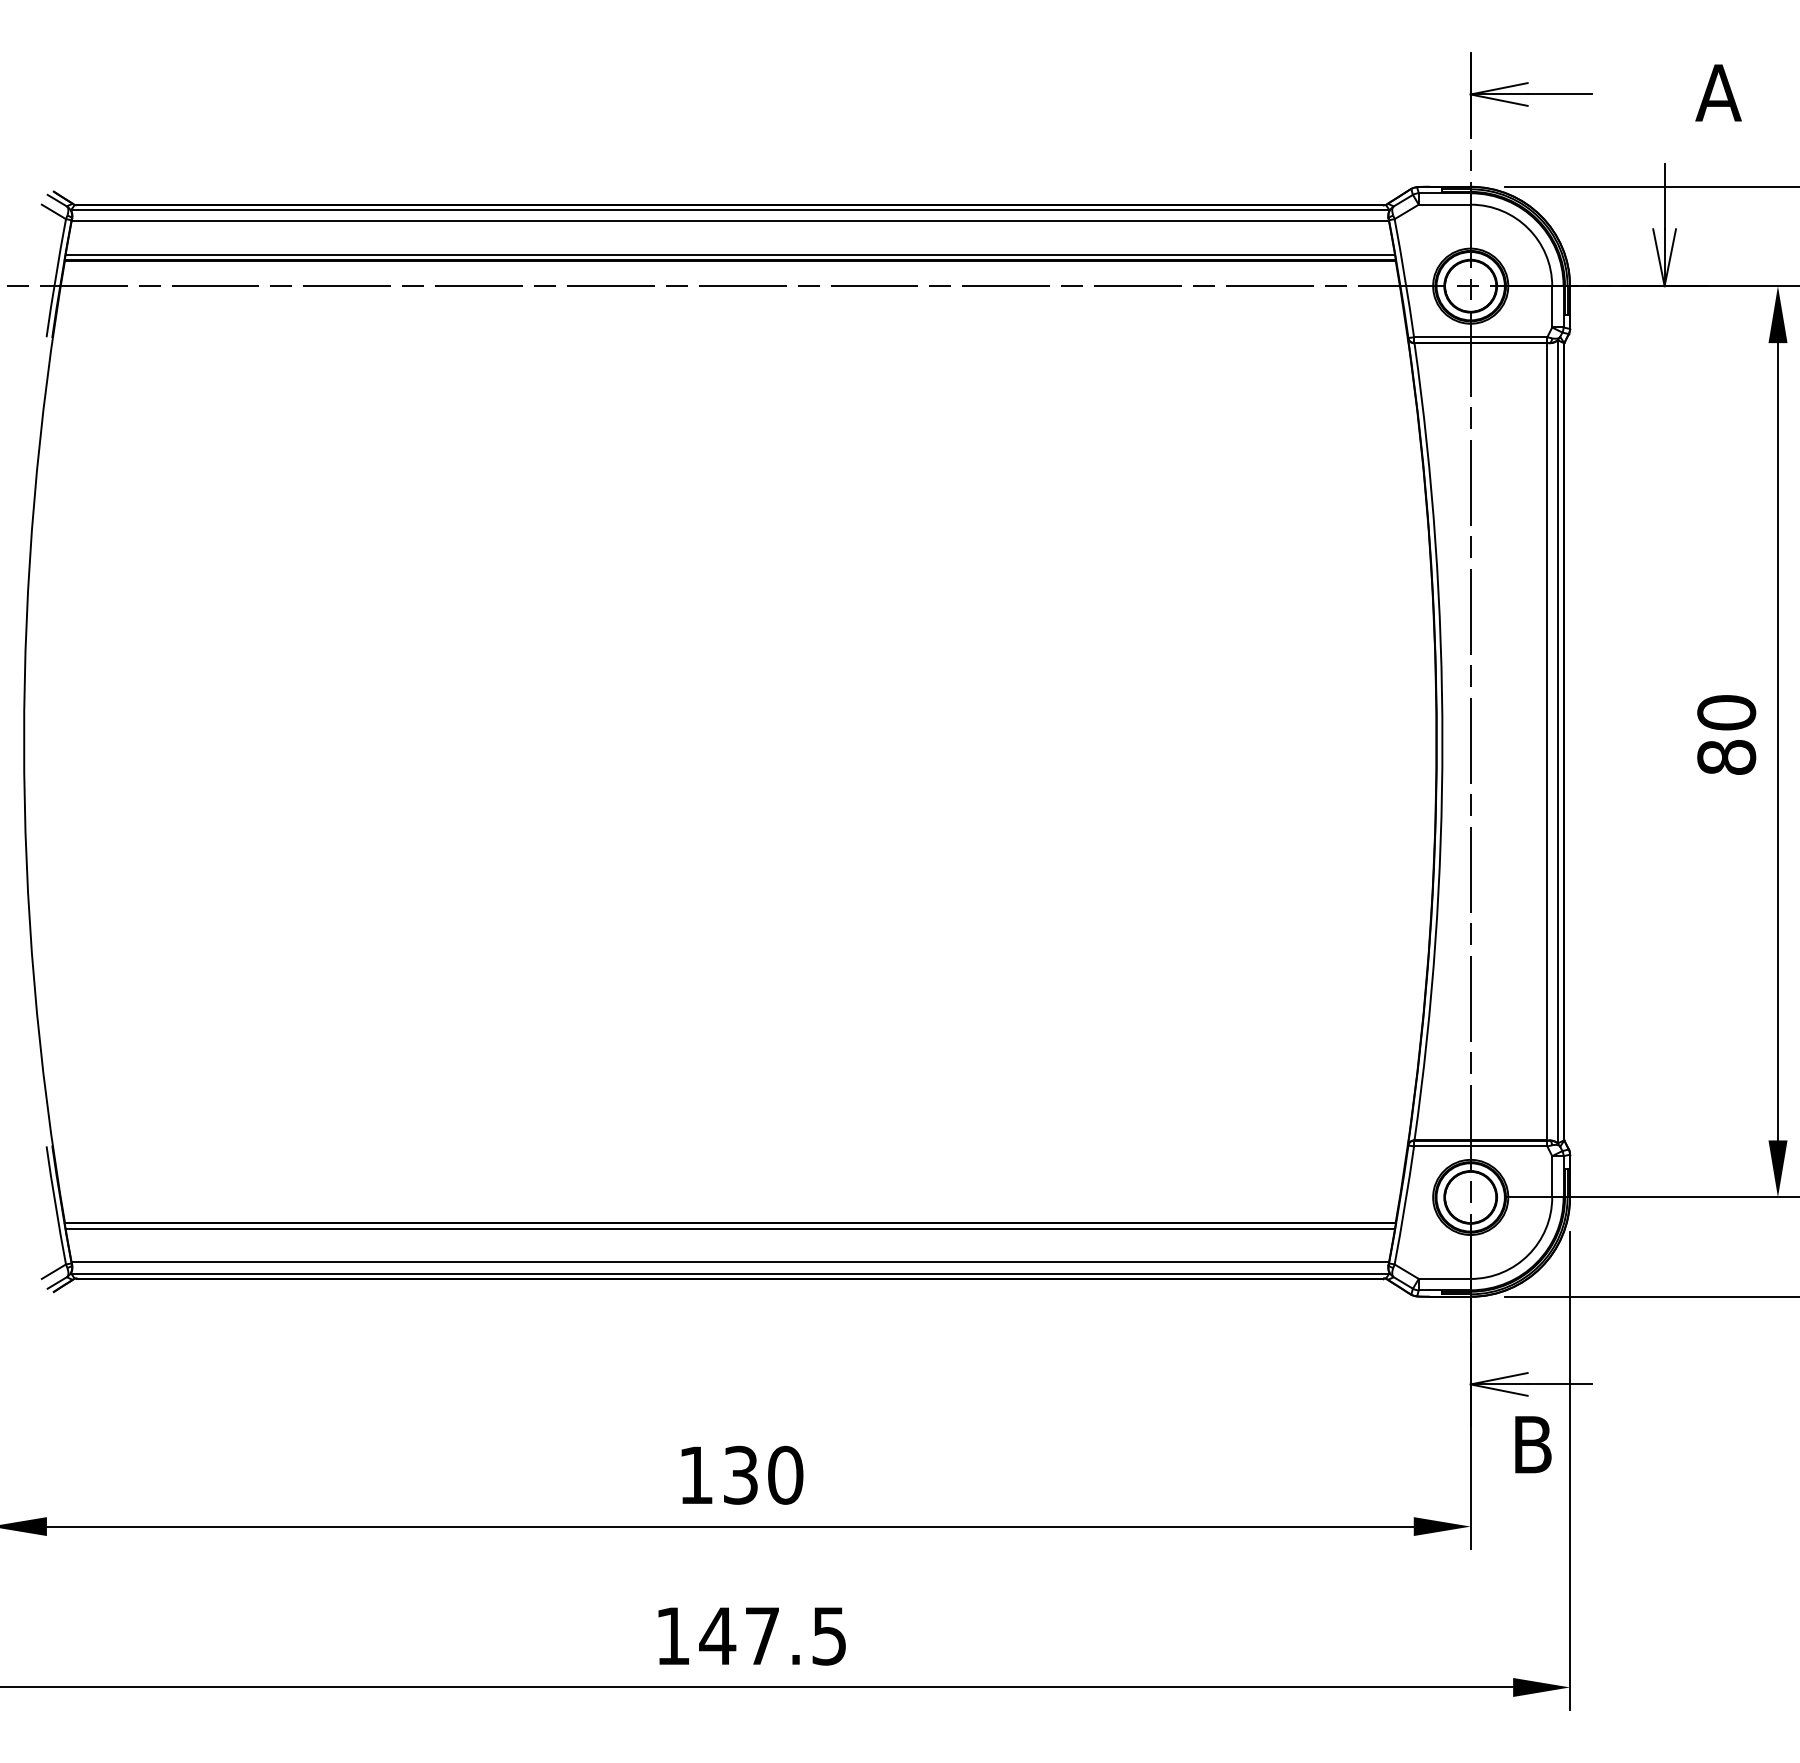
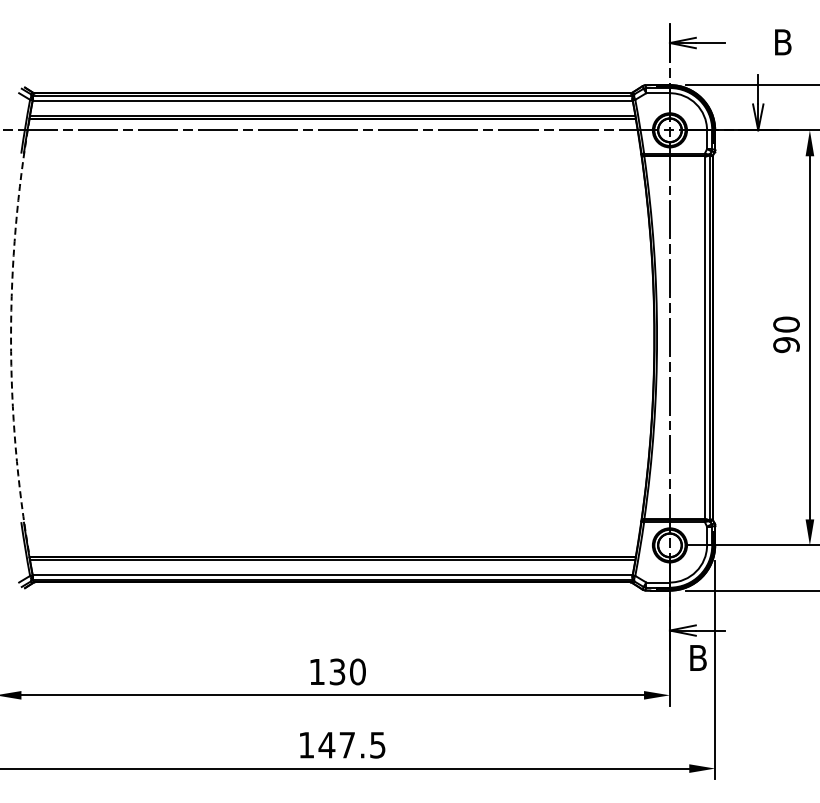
text: (1717, 93) -> (782, 42), A -> B
arc: (25, 740) -> (11, 337), solid -> dashed
text: (1726, 758) -> (786, 345), 80 -> 90

